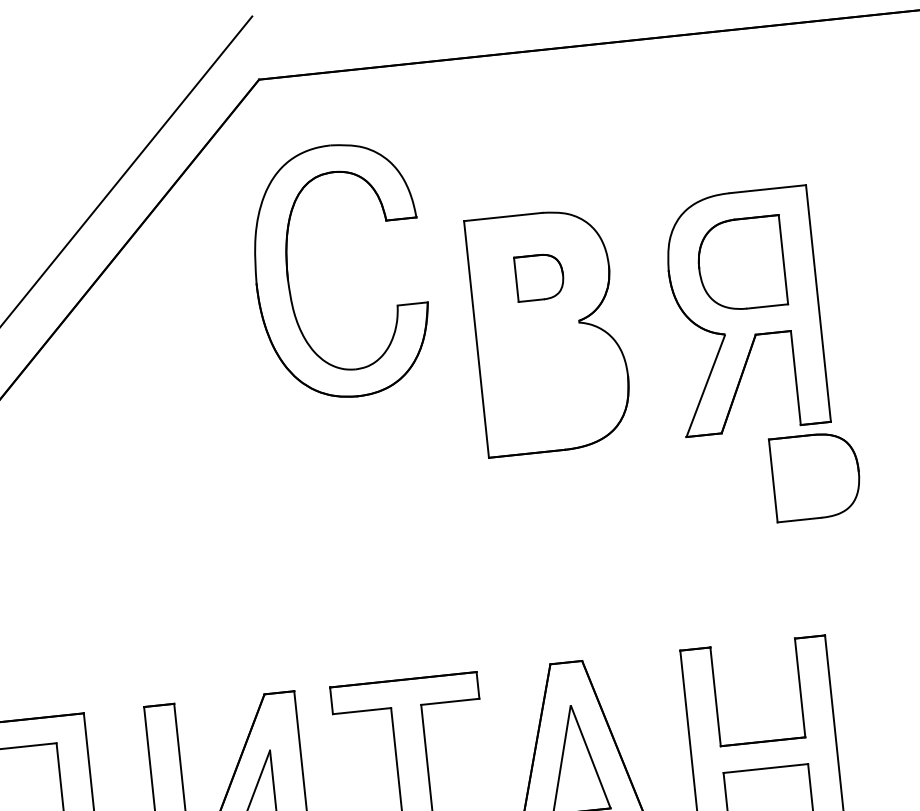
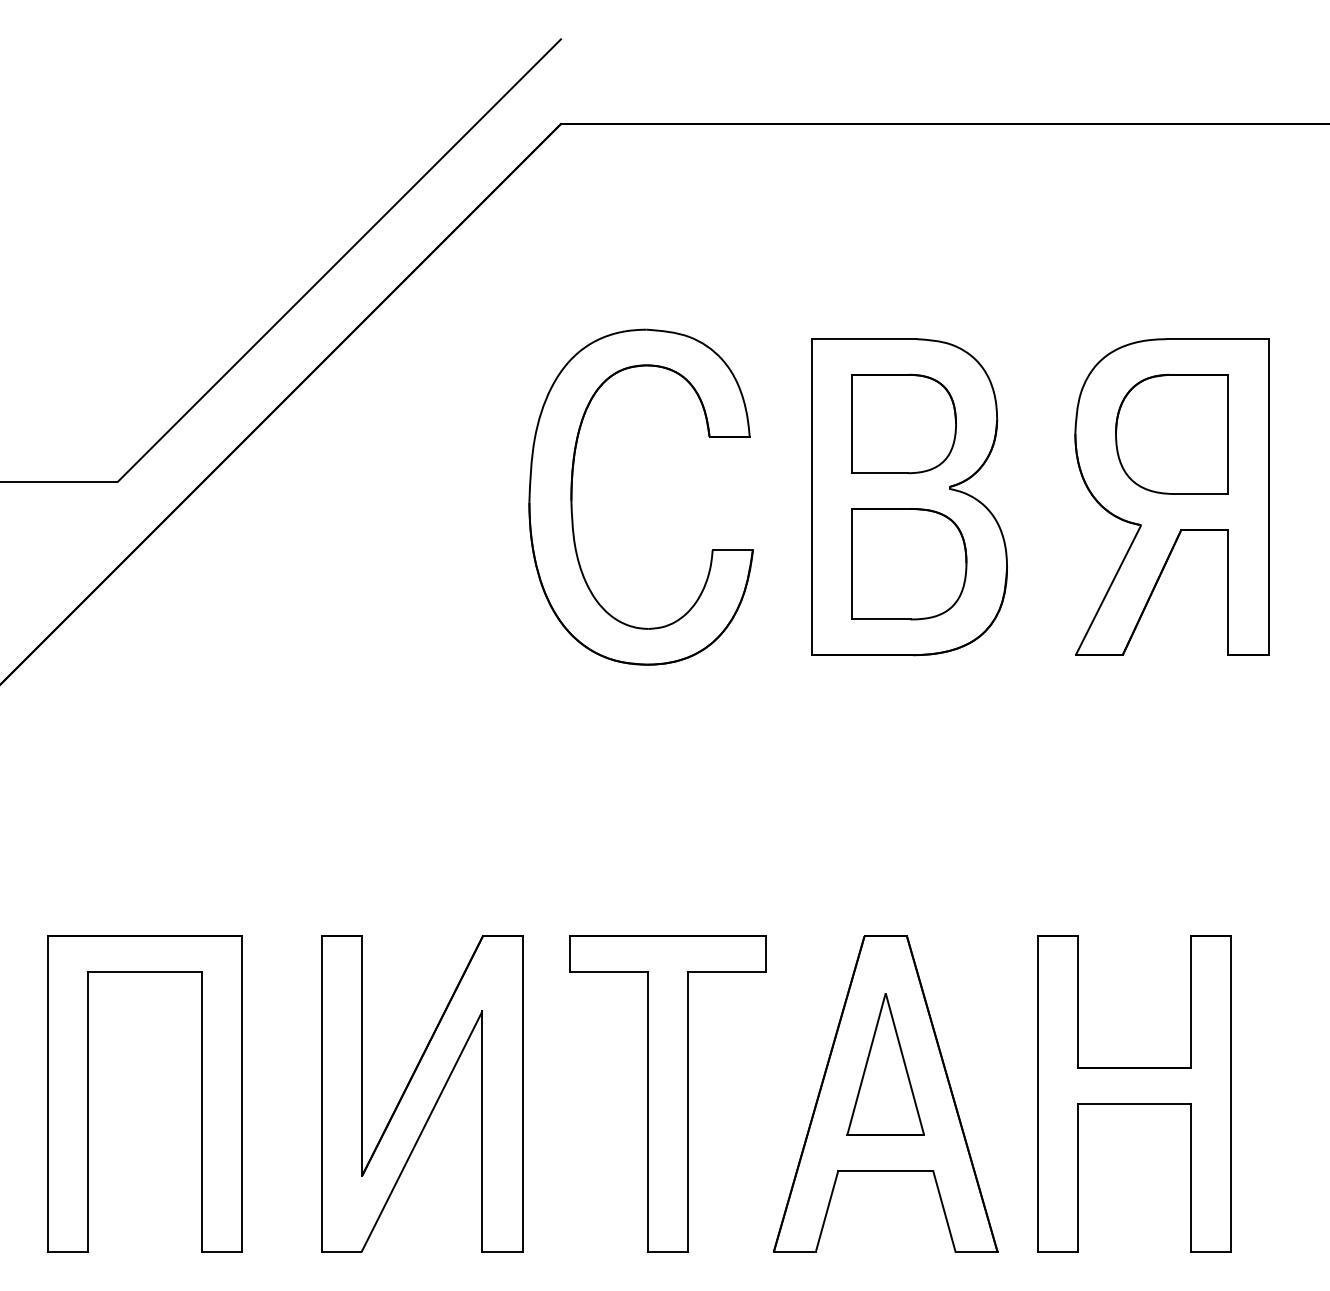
part: (288, 276) -> (572, 496), moved
part: (539, 277) -> (903, 423), size x1.67
part: (816, 476) -> (909, 564), moved

